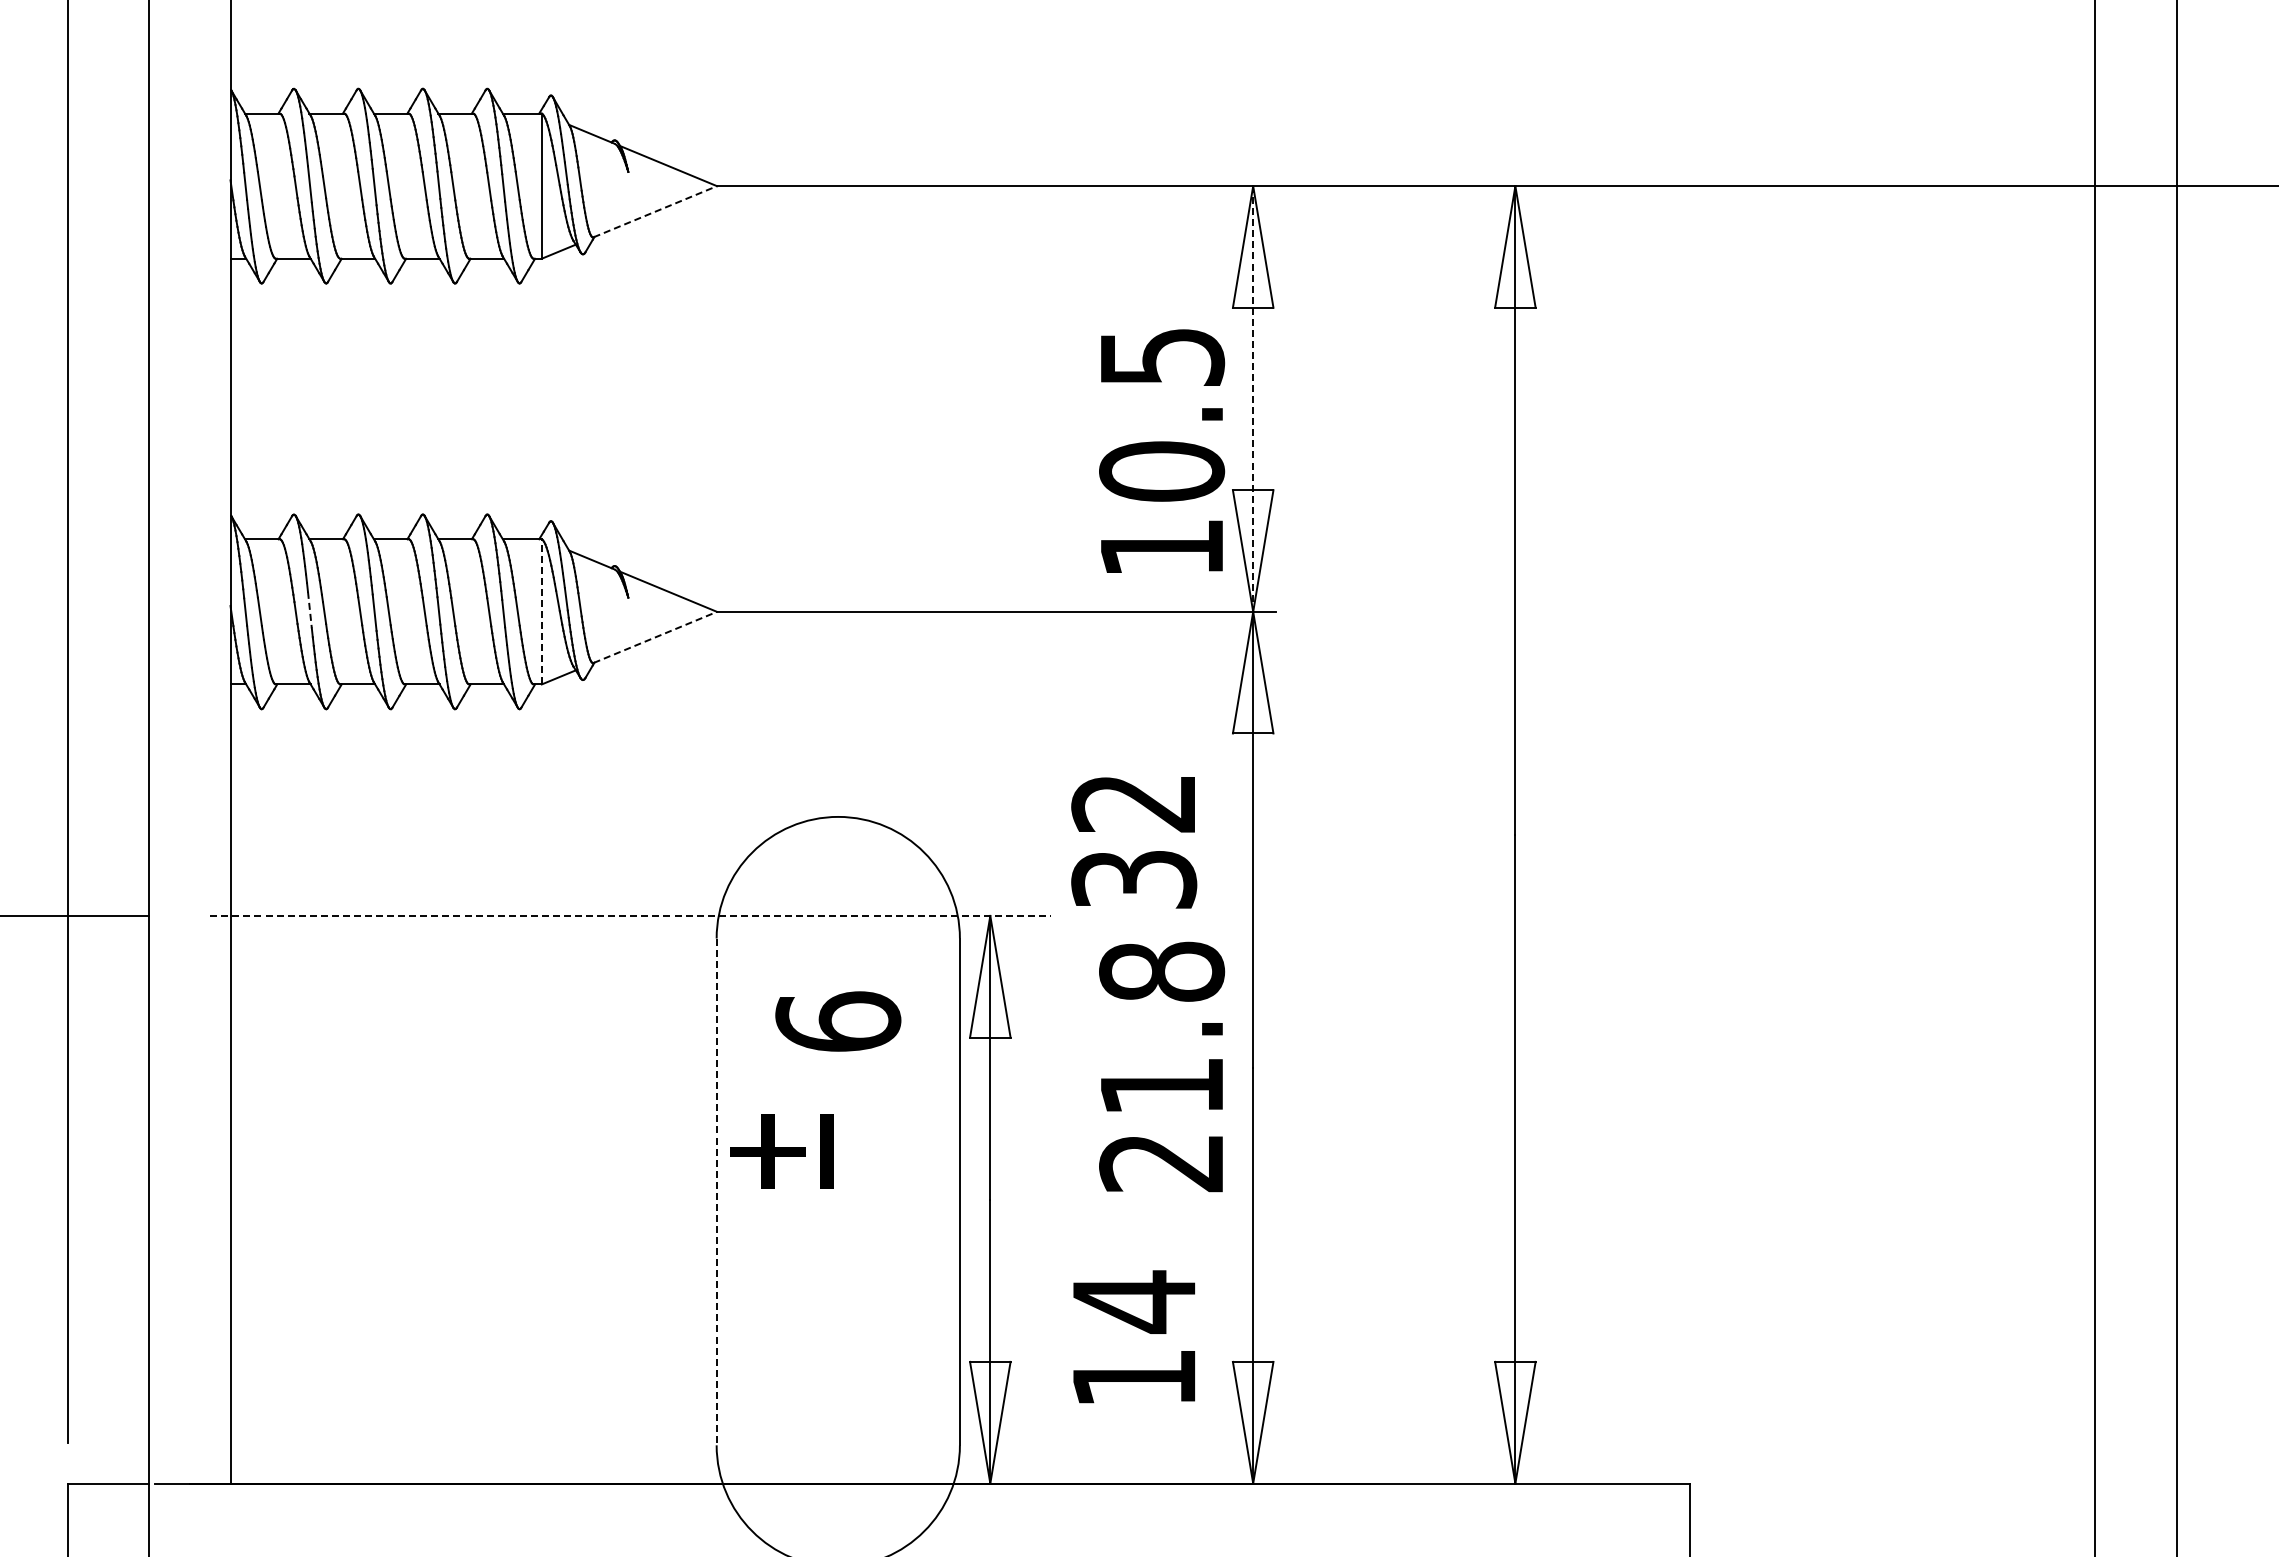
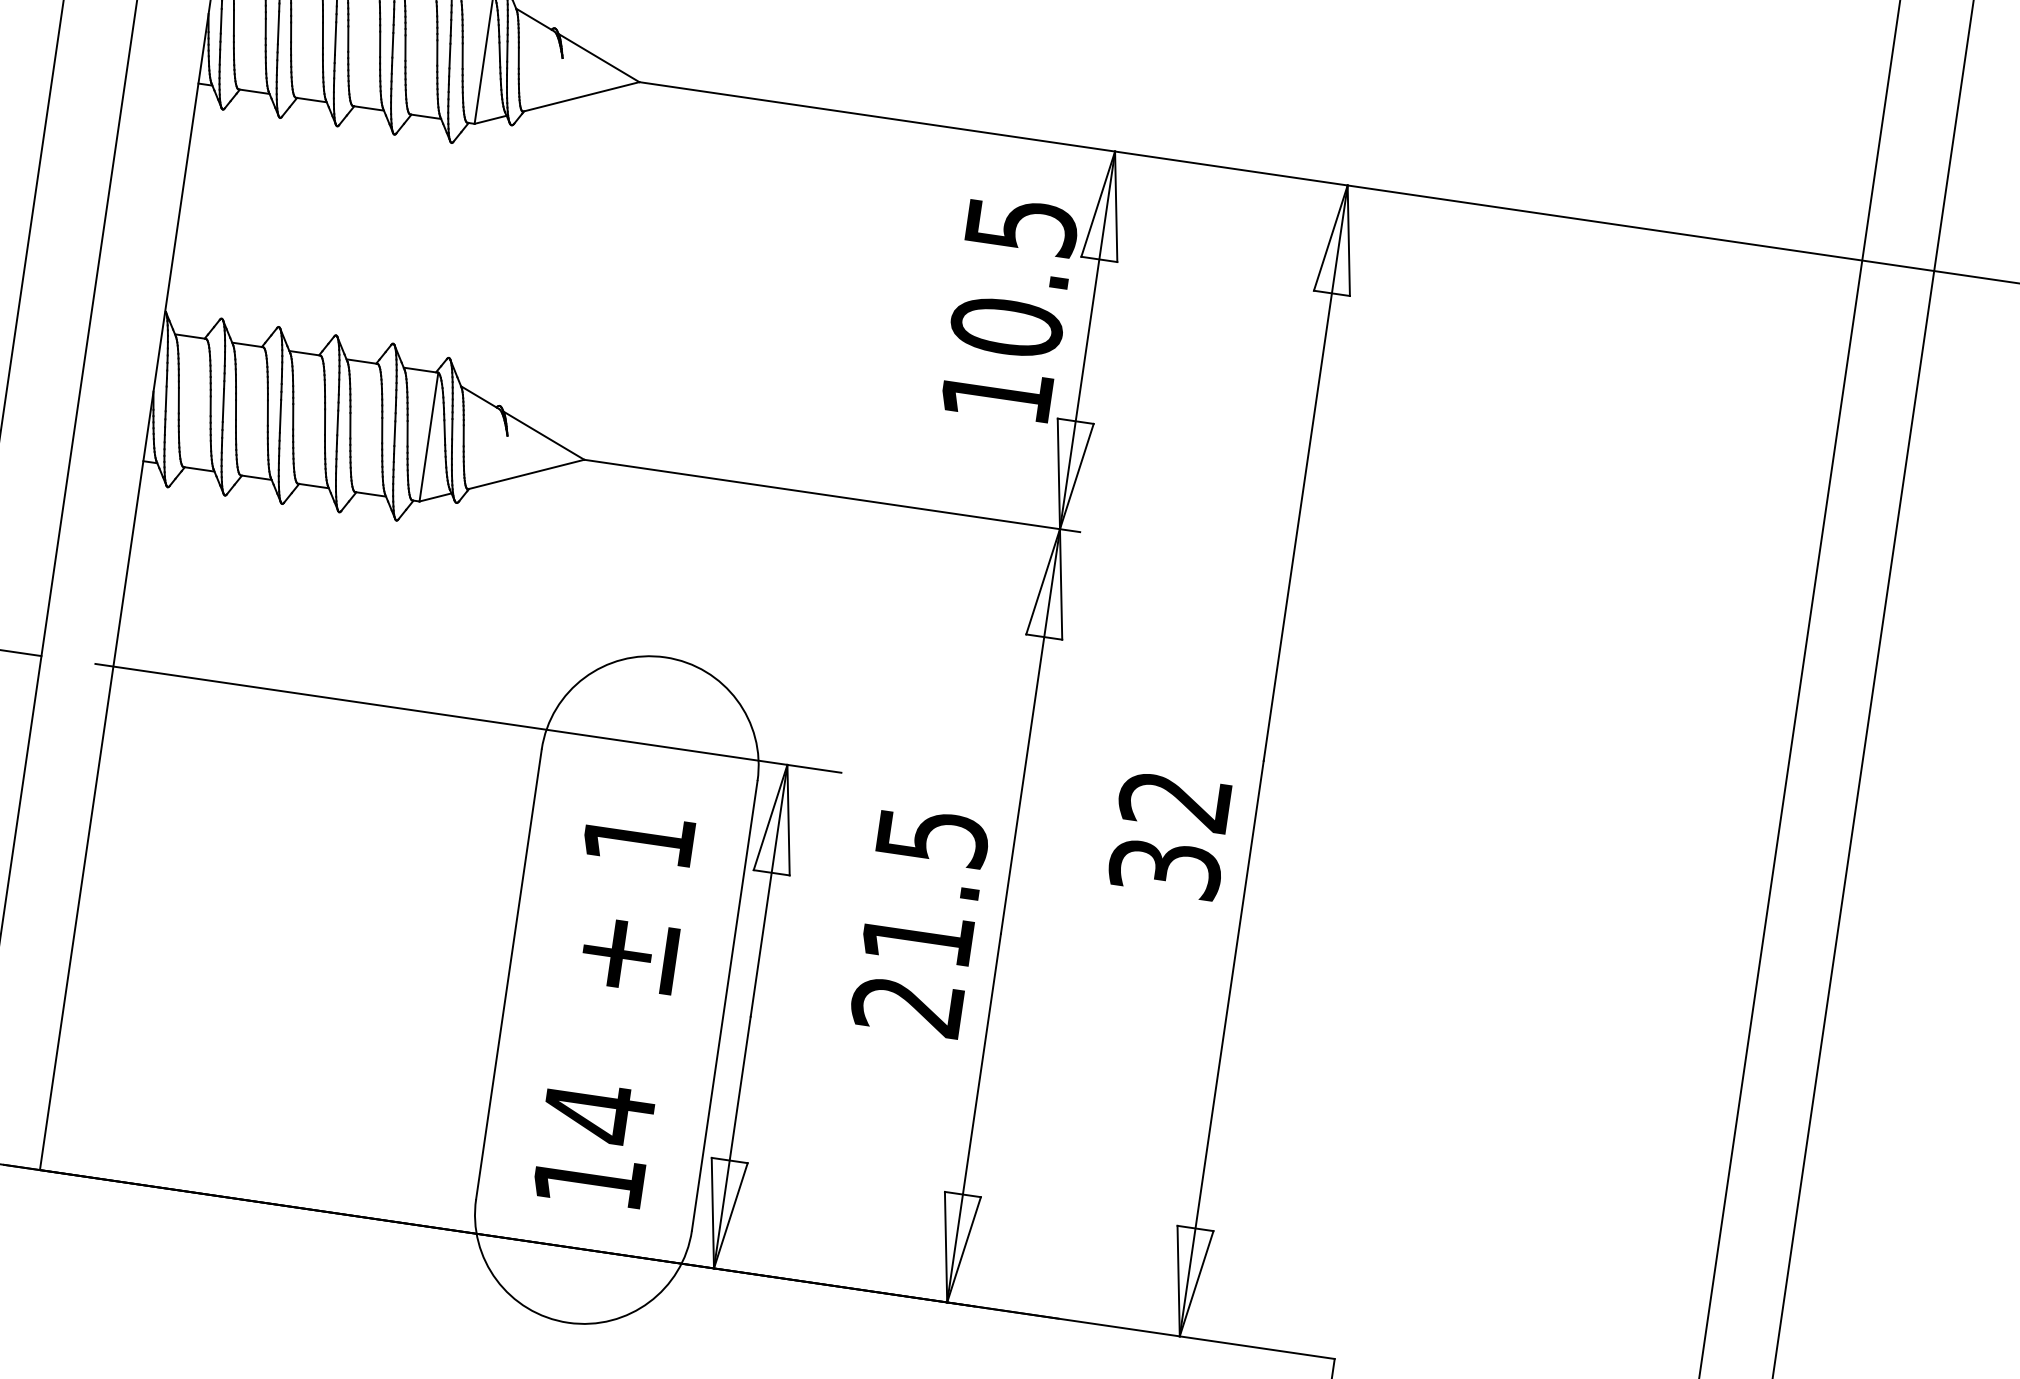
line: (655, 211) -> (581, 96), dashed -> solid
line: (1253, 399) -> (1087, 340), dashed -> solid
text: (1162, 450) -> (1009, 308), moved
line: (309, 610) -> (223, 405), dashed -> solid
line: (541, 611) -> (428, 436), dashed -> solid
line: (655, 637) -> (526, 474), dashed -> solid
text: (1134, 842) -> (1170, 835), moved
line: (631, 915) -> (469, 718), dashed -> solid
text: (1162, 971) -> (932, 836), 21.8 -> 21.5
text: (838, 1021) -> (639, 838), 6 -> 1
text: (781, 1151) -> (629, 955), moved
line: (716, 1192) -> (508, 974), dashed -> solid
text: (1133, 1336) -> (593, 1143), moved

